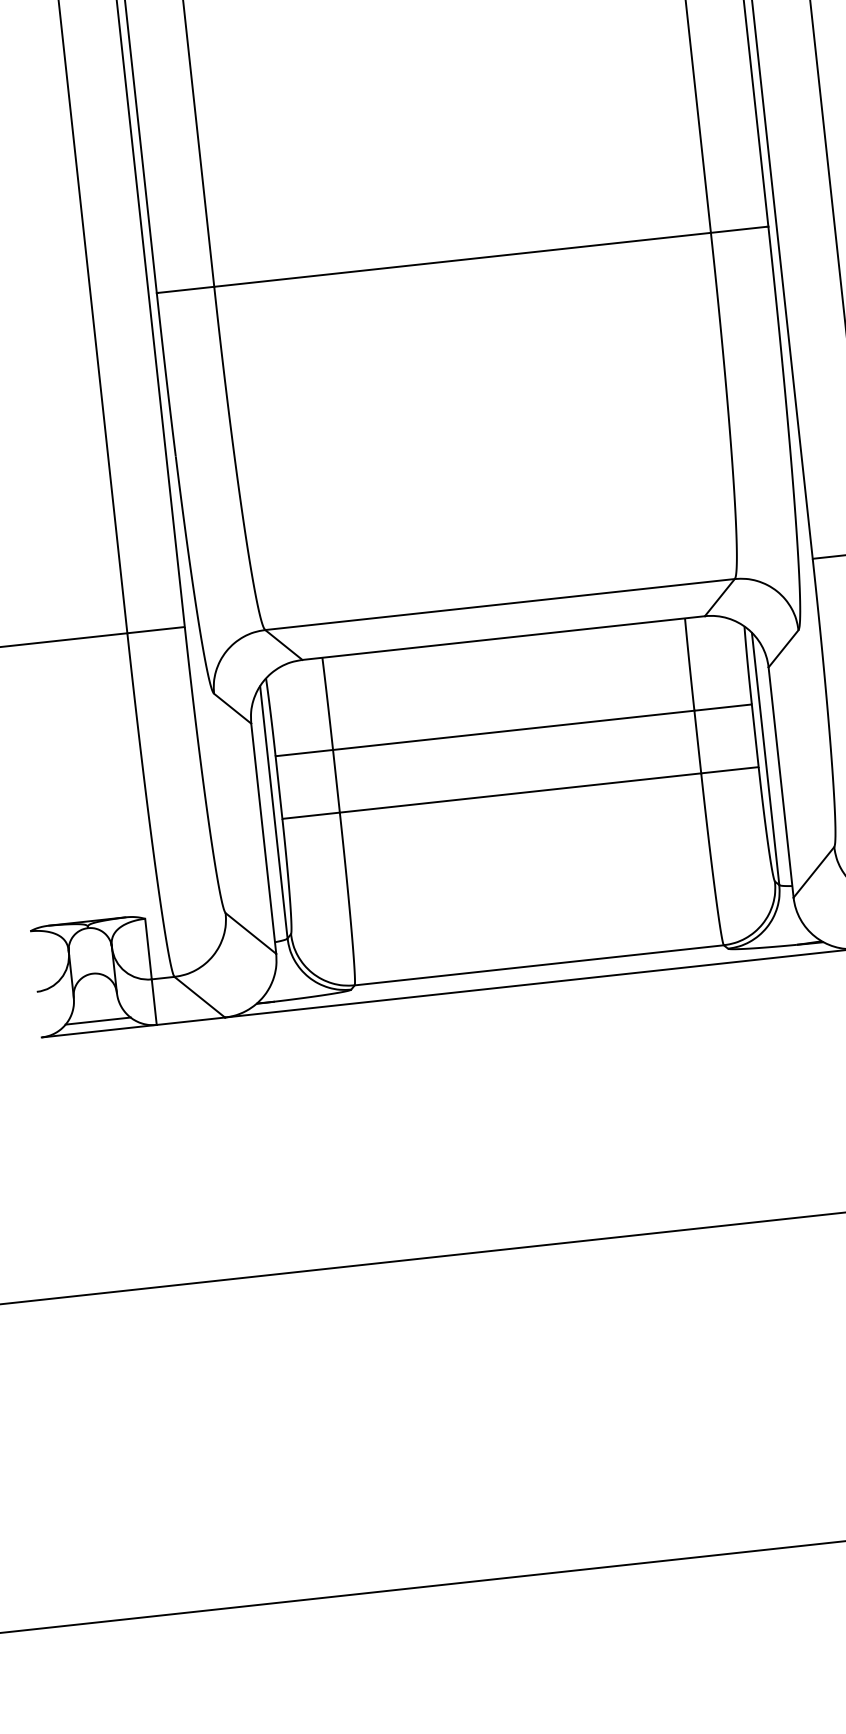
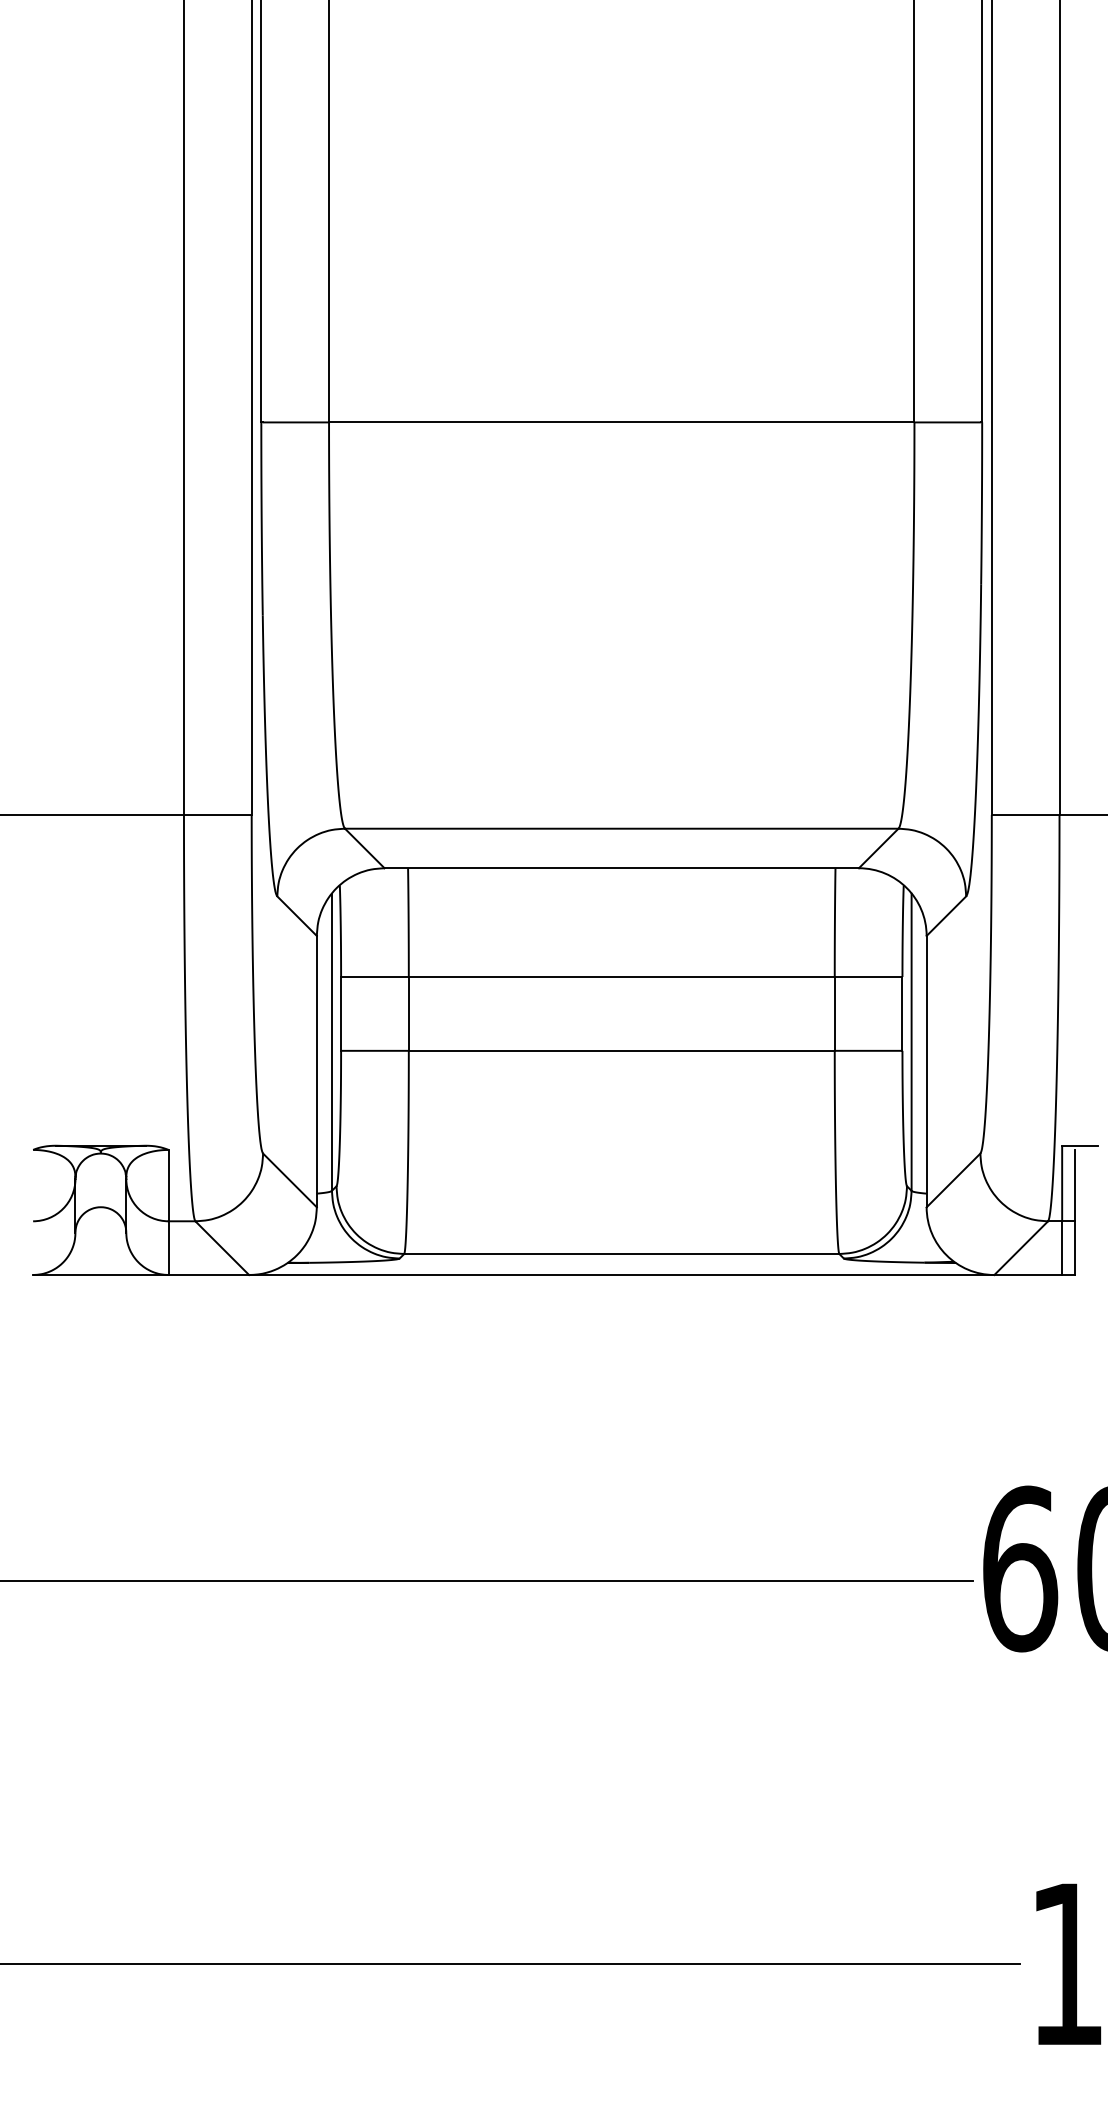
line: (97, 1021) -> (100, 1263), removed

